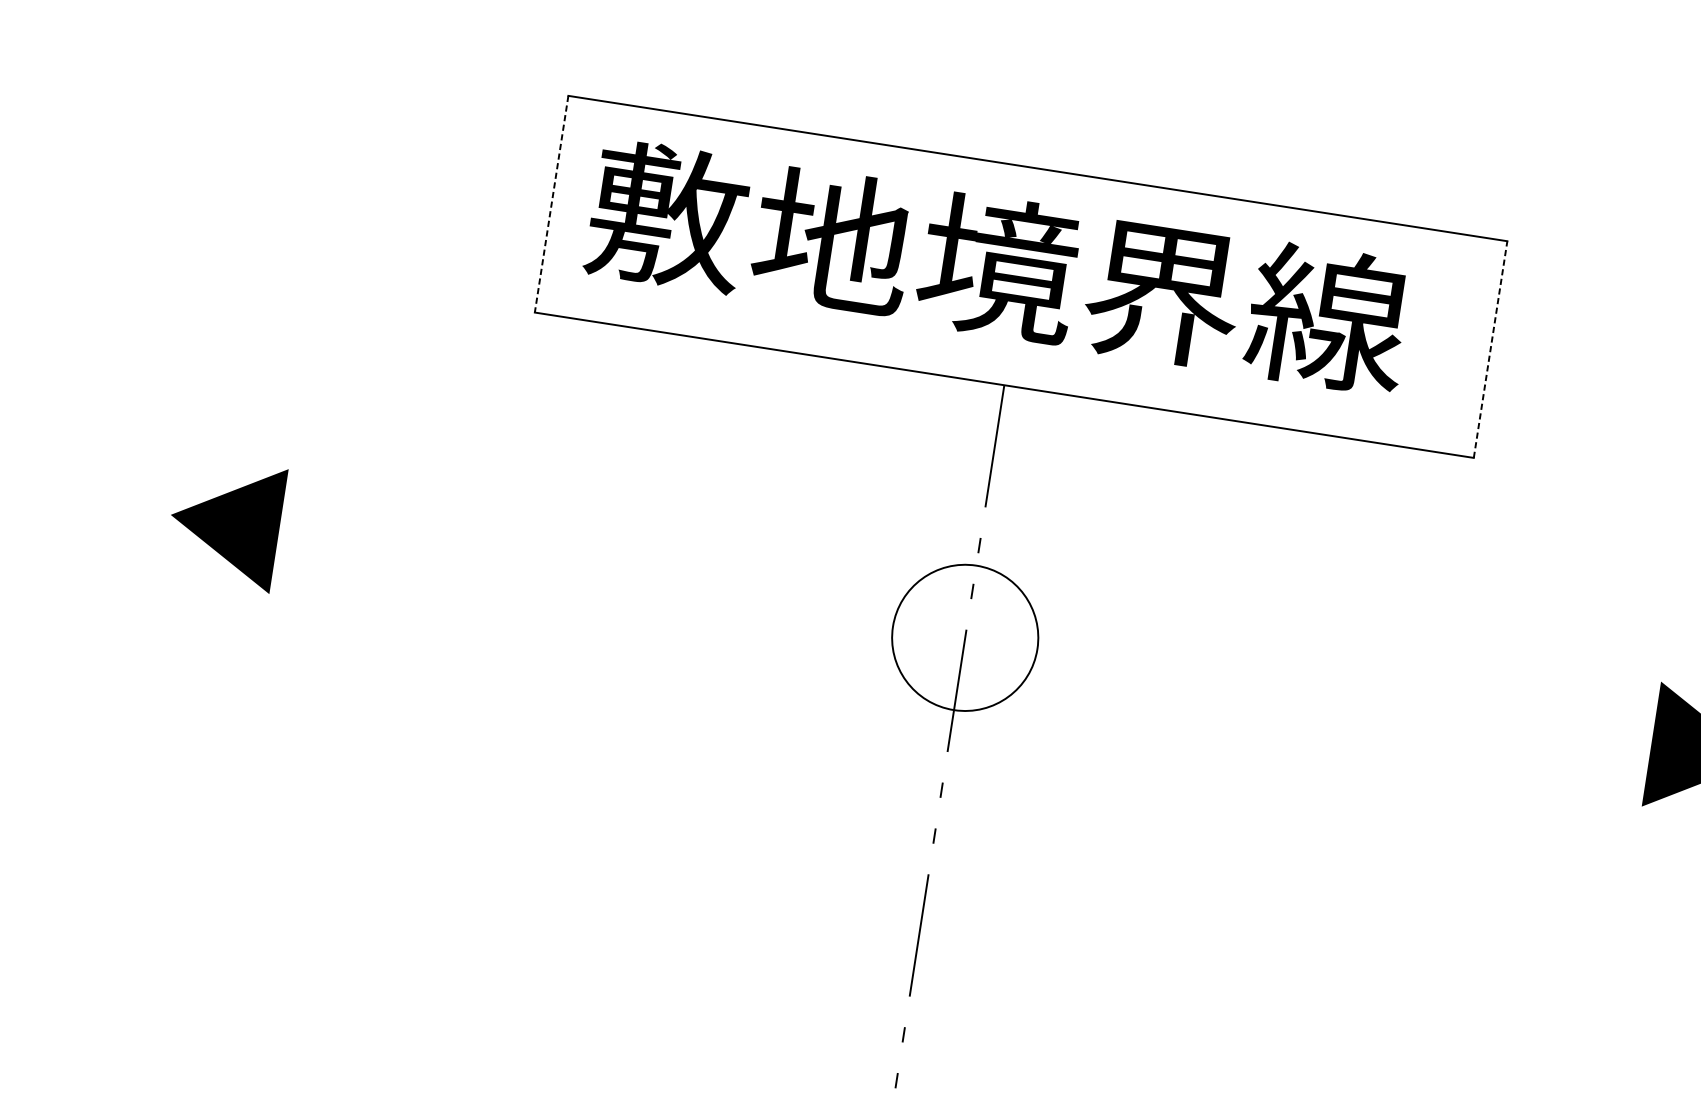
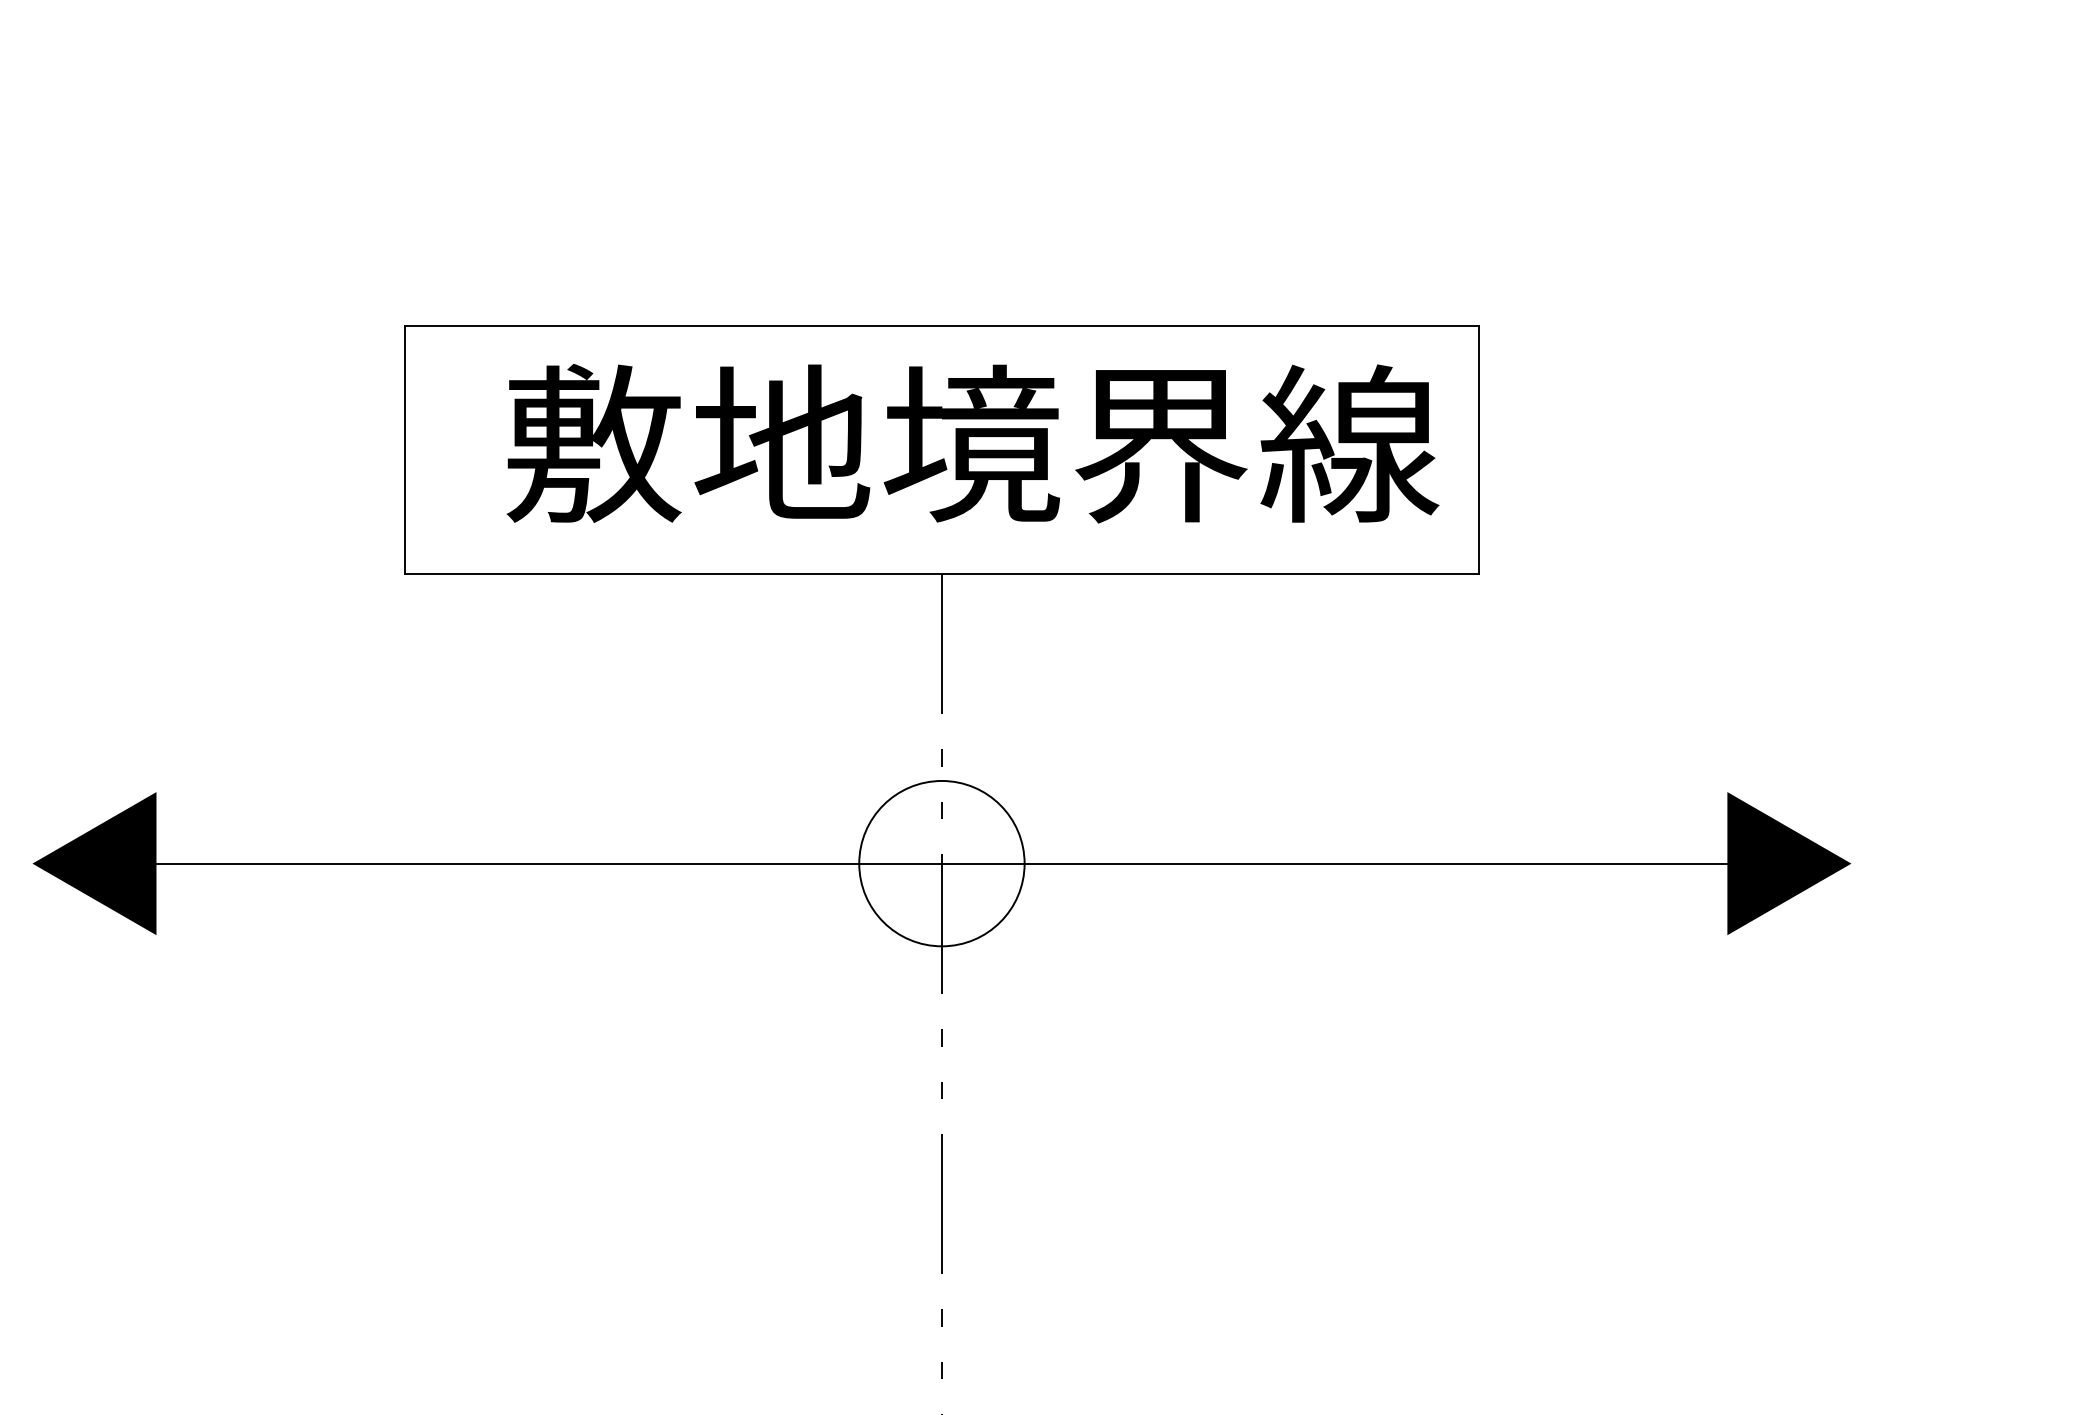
line: (551, 204) -> (404, 450), dashed -> solid
text: (998, 267) -> (972, 443), moved
line: (1490, 348) -> (1479, 449), dashed -> solid
line: (964, 637) -> (941, 863), added

